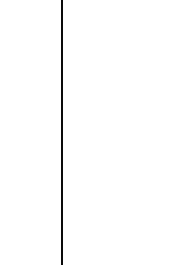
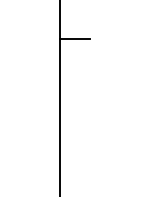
line: (77, 24) -> (74, 39), added

